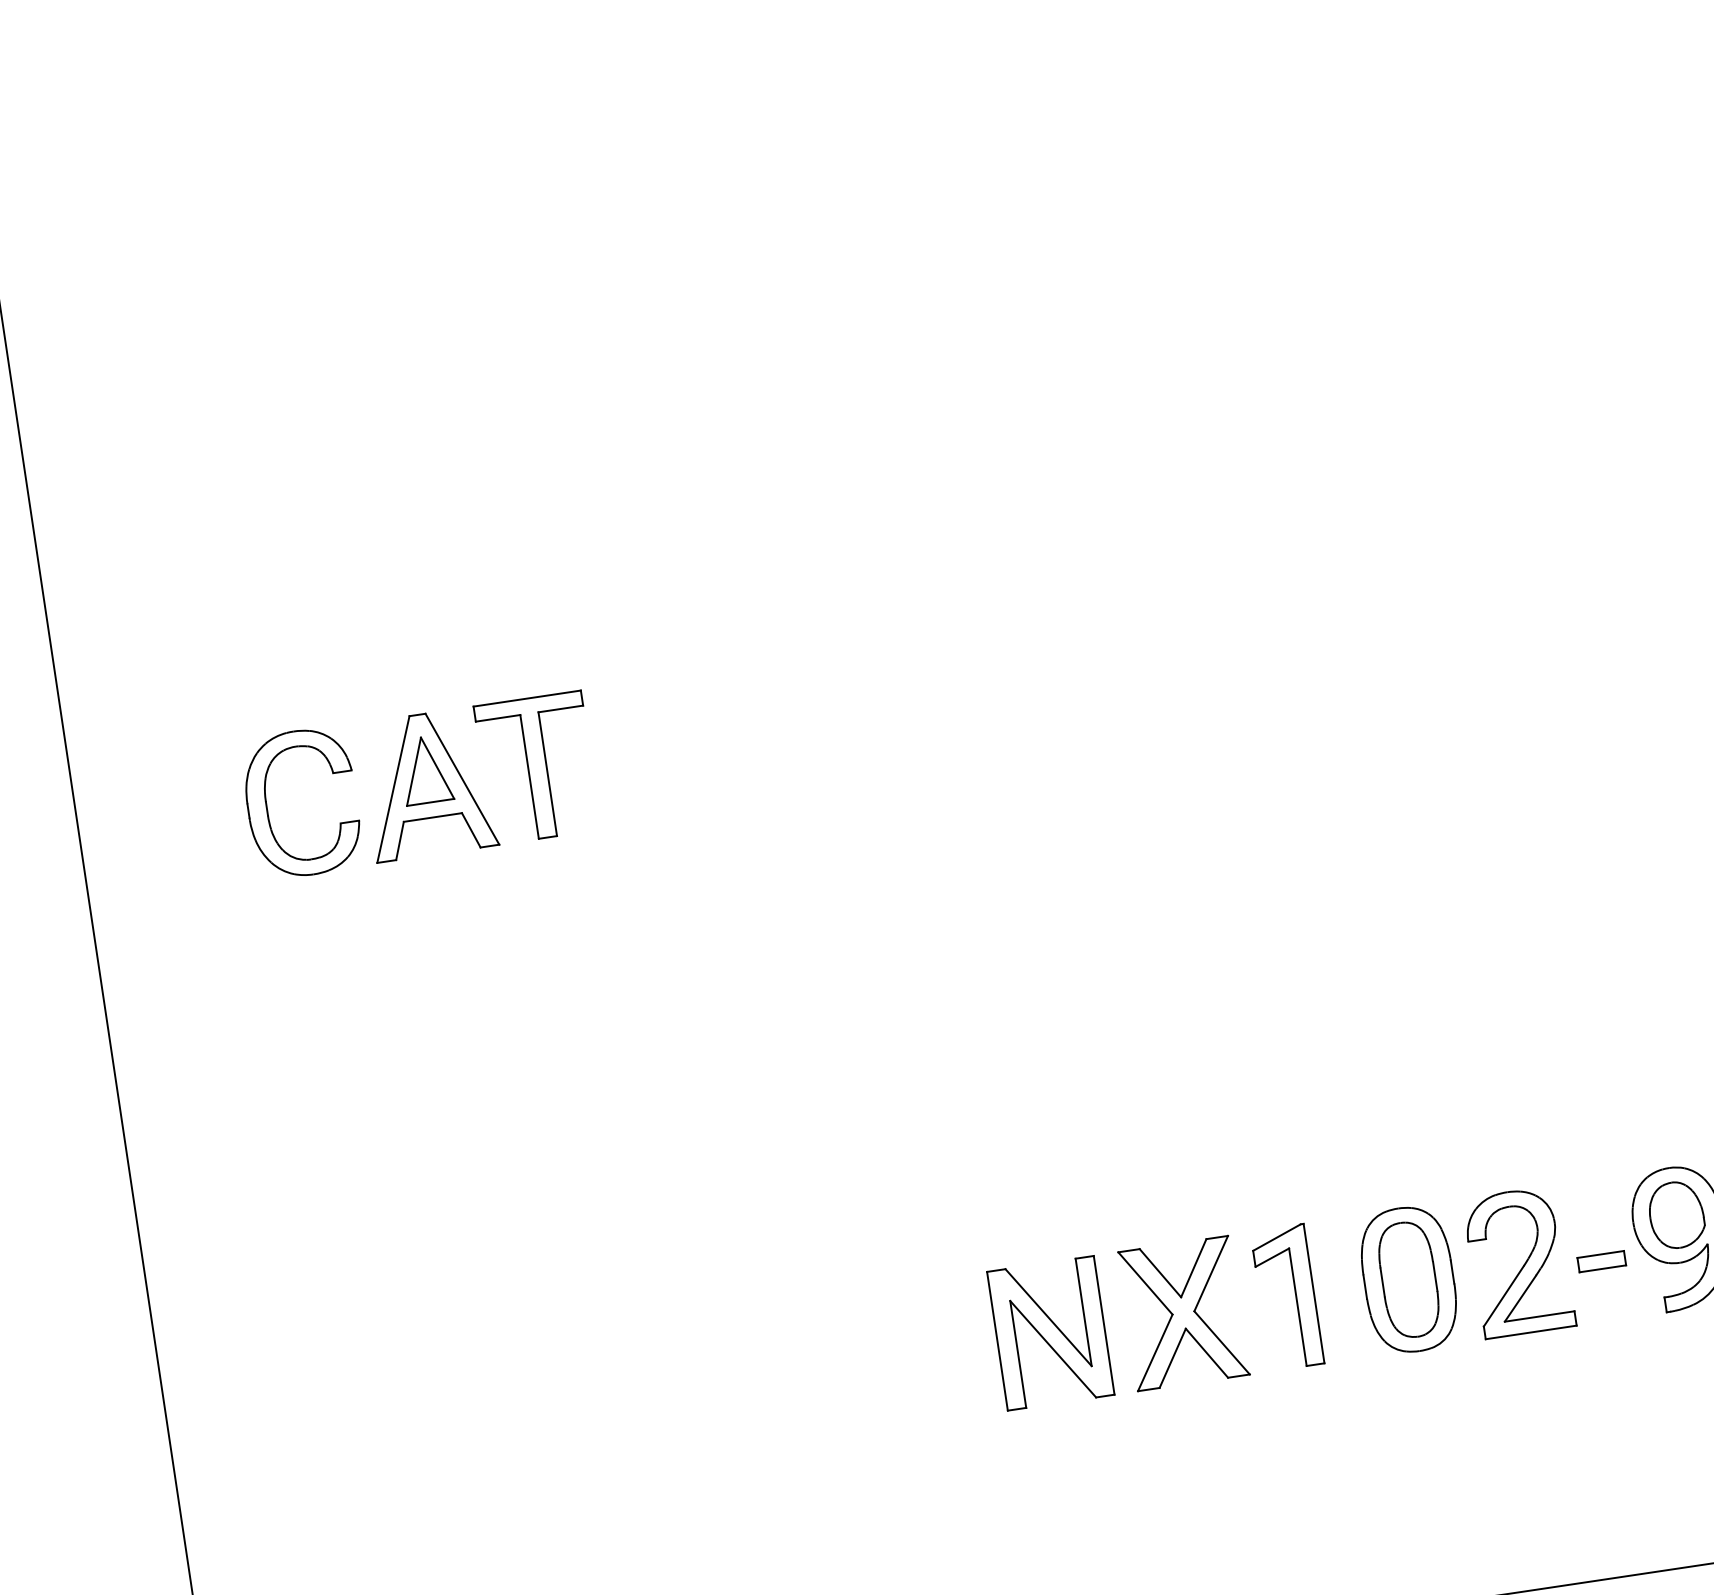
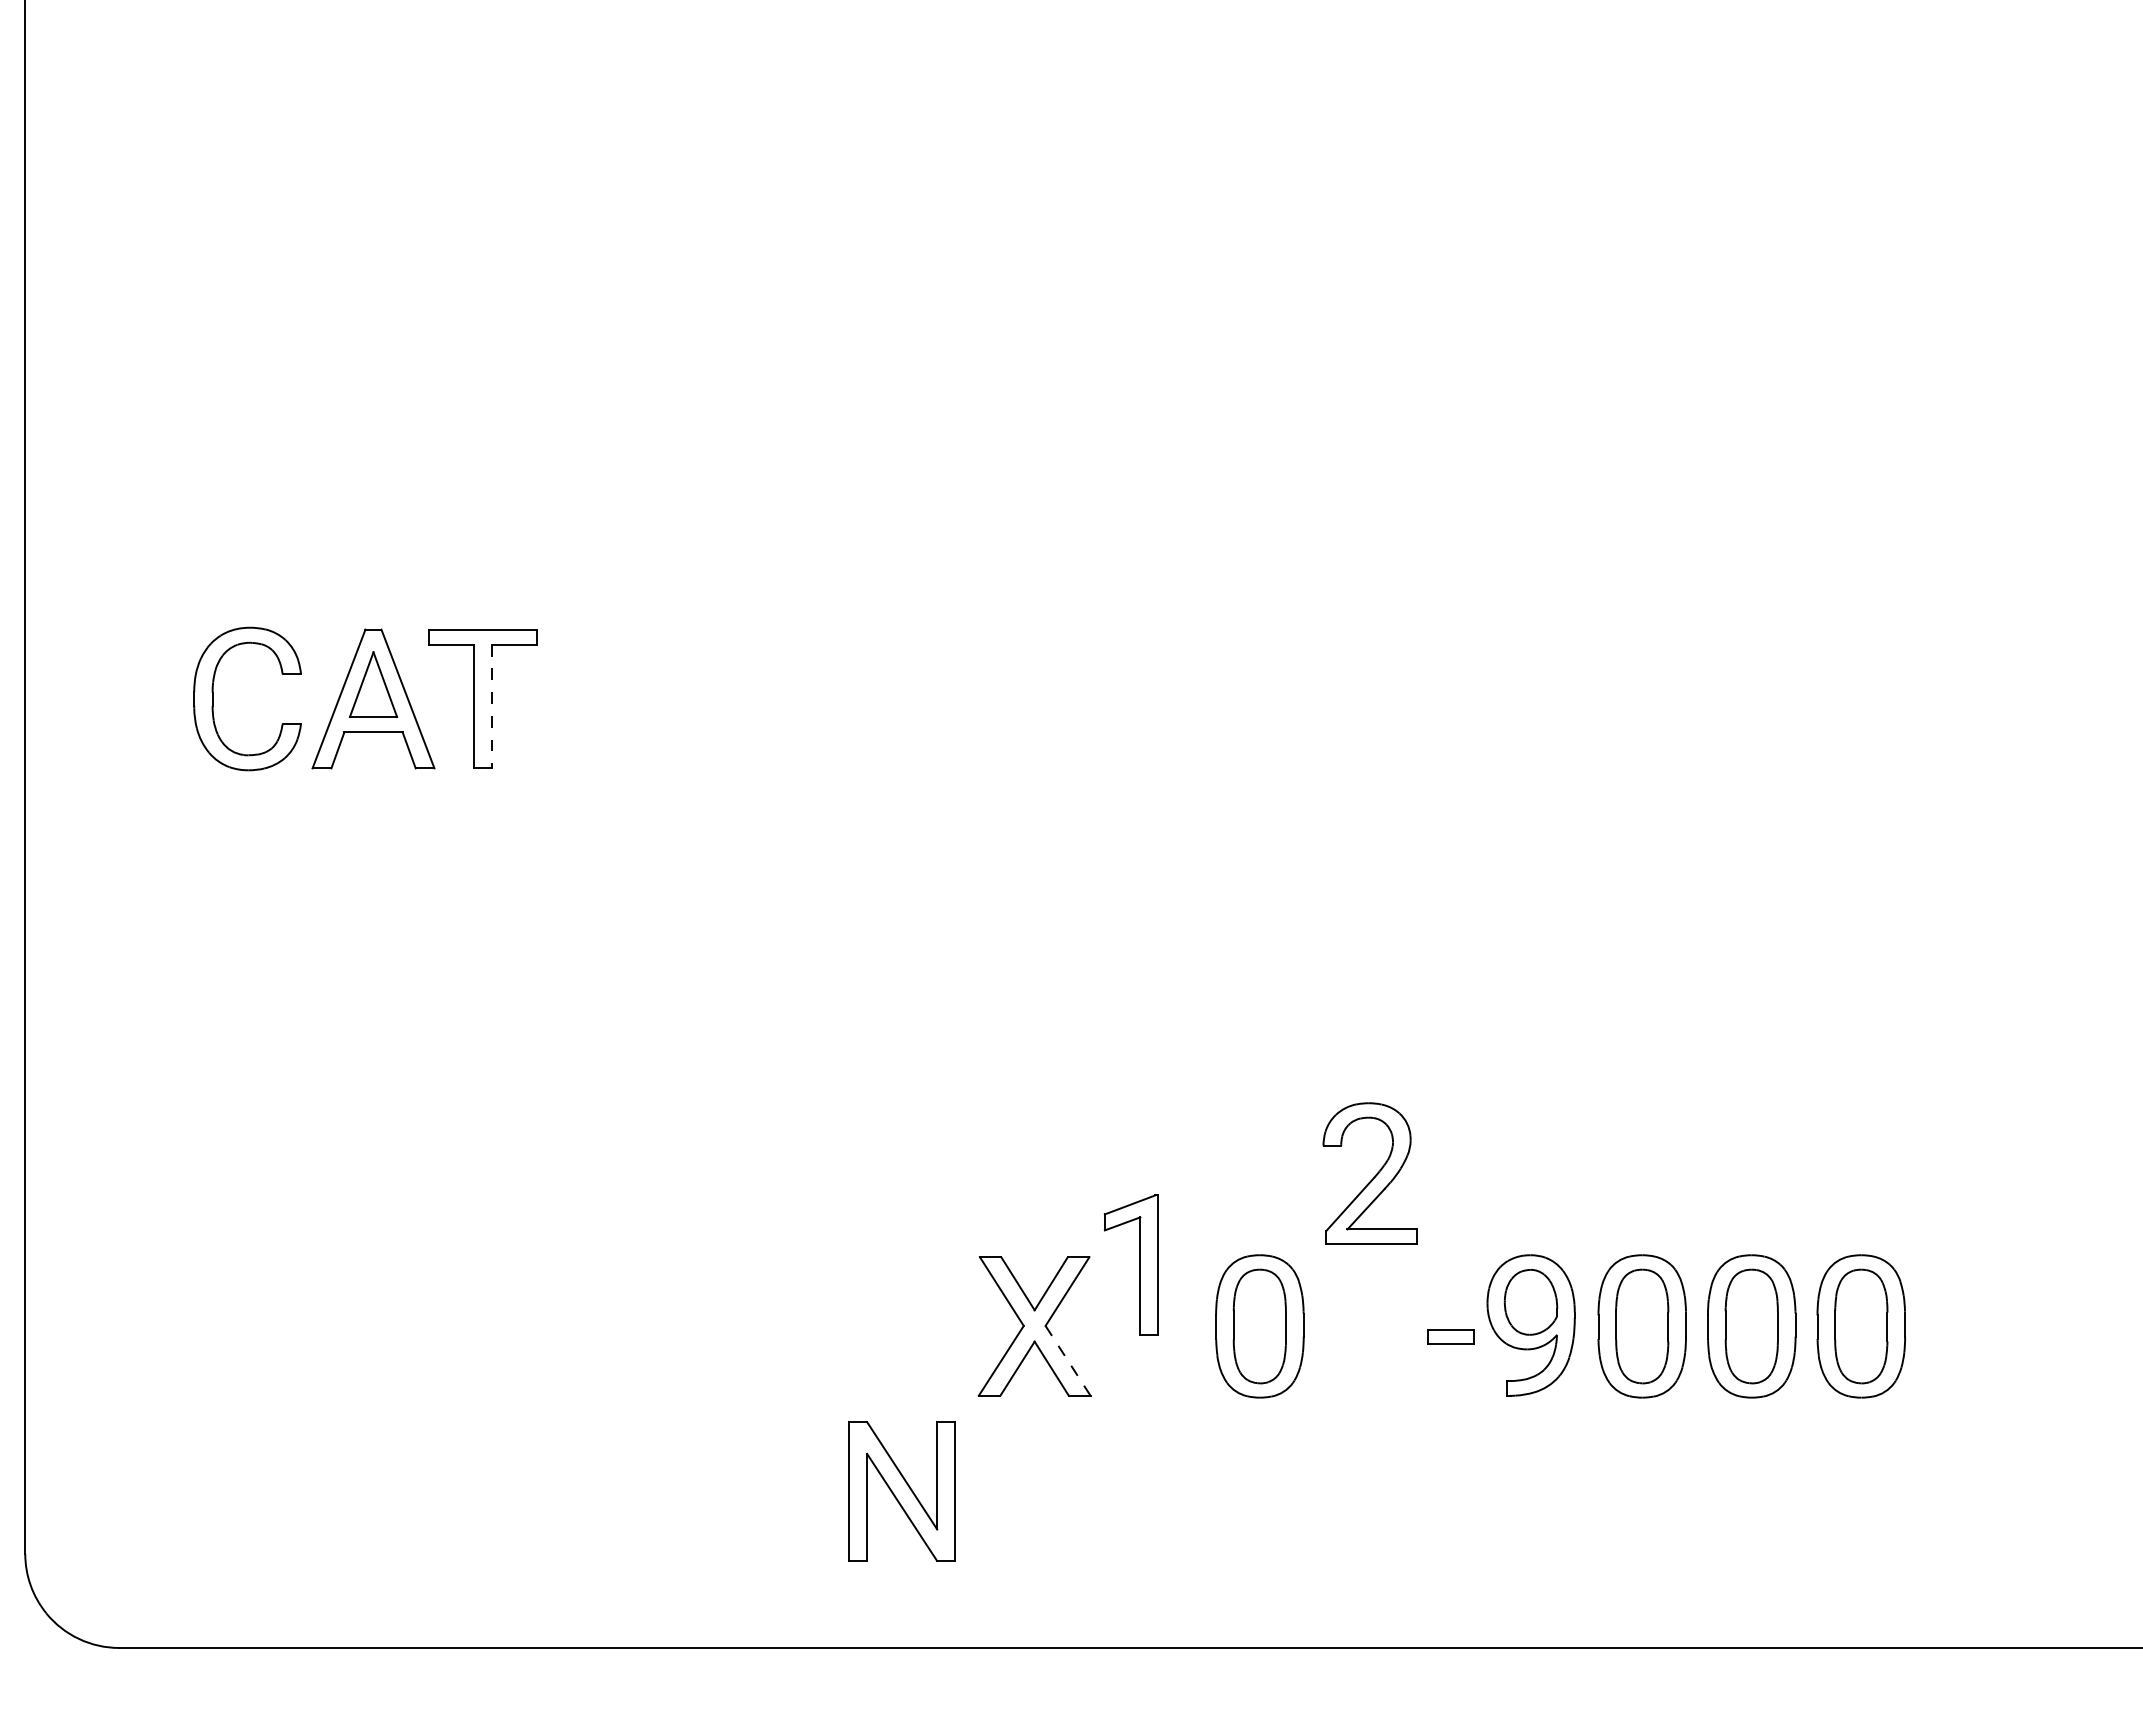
line: (548, 774) -> (492, 706), solid -> dashed
part: (1518, 1262) -> (1369, 1173), moved
part: (1295, 1295) -> (1139, 1264), moved
part: (1050, 1333) -> (901, 1491), moved
line: (1222, 1342) -> (1068, 1360), solid -> dashed

